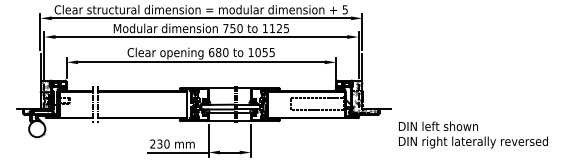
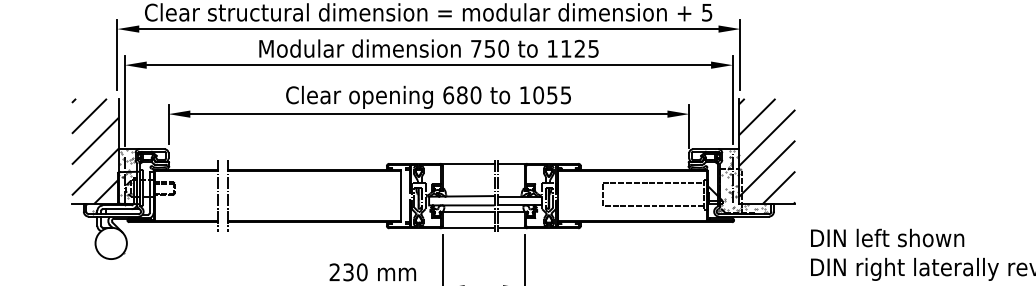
hatch: (28, 81) -> (94, 151), added
hatch: (375, 81) -> (765, 151), added

